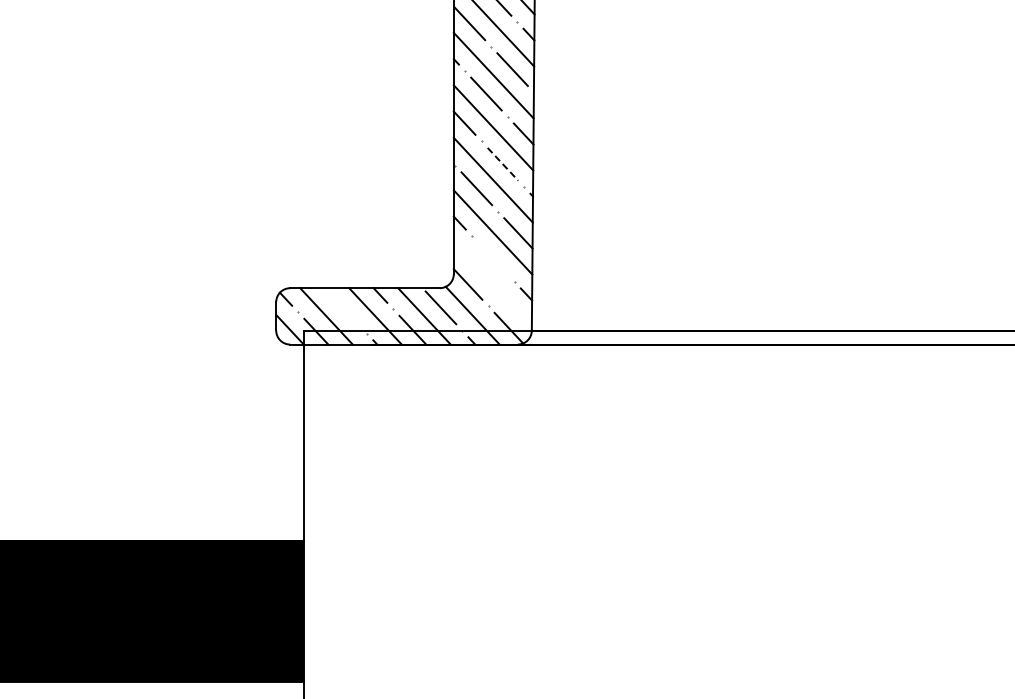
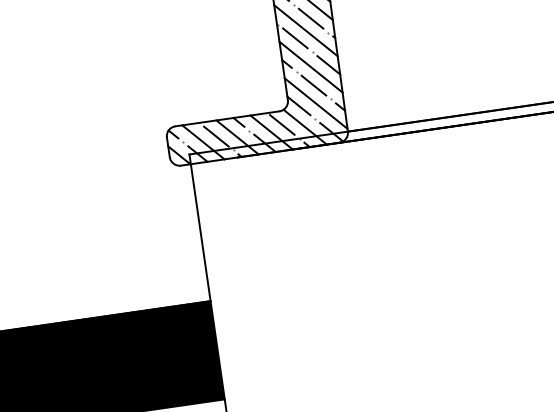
line: (503, 164) -> (311, 18), dashed -> solid
line: (493, 258) -> (313, 85), added
line: (492, 284) -> (315, 103), added
line: (345, 310) -> (216, 136), added

